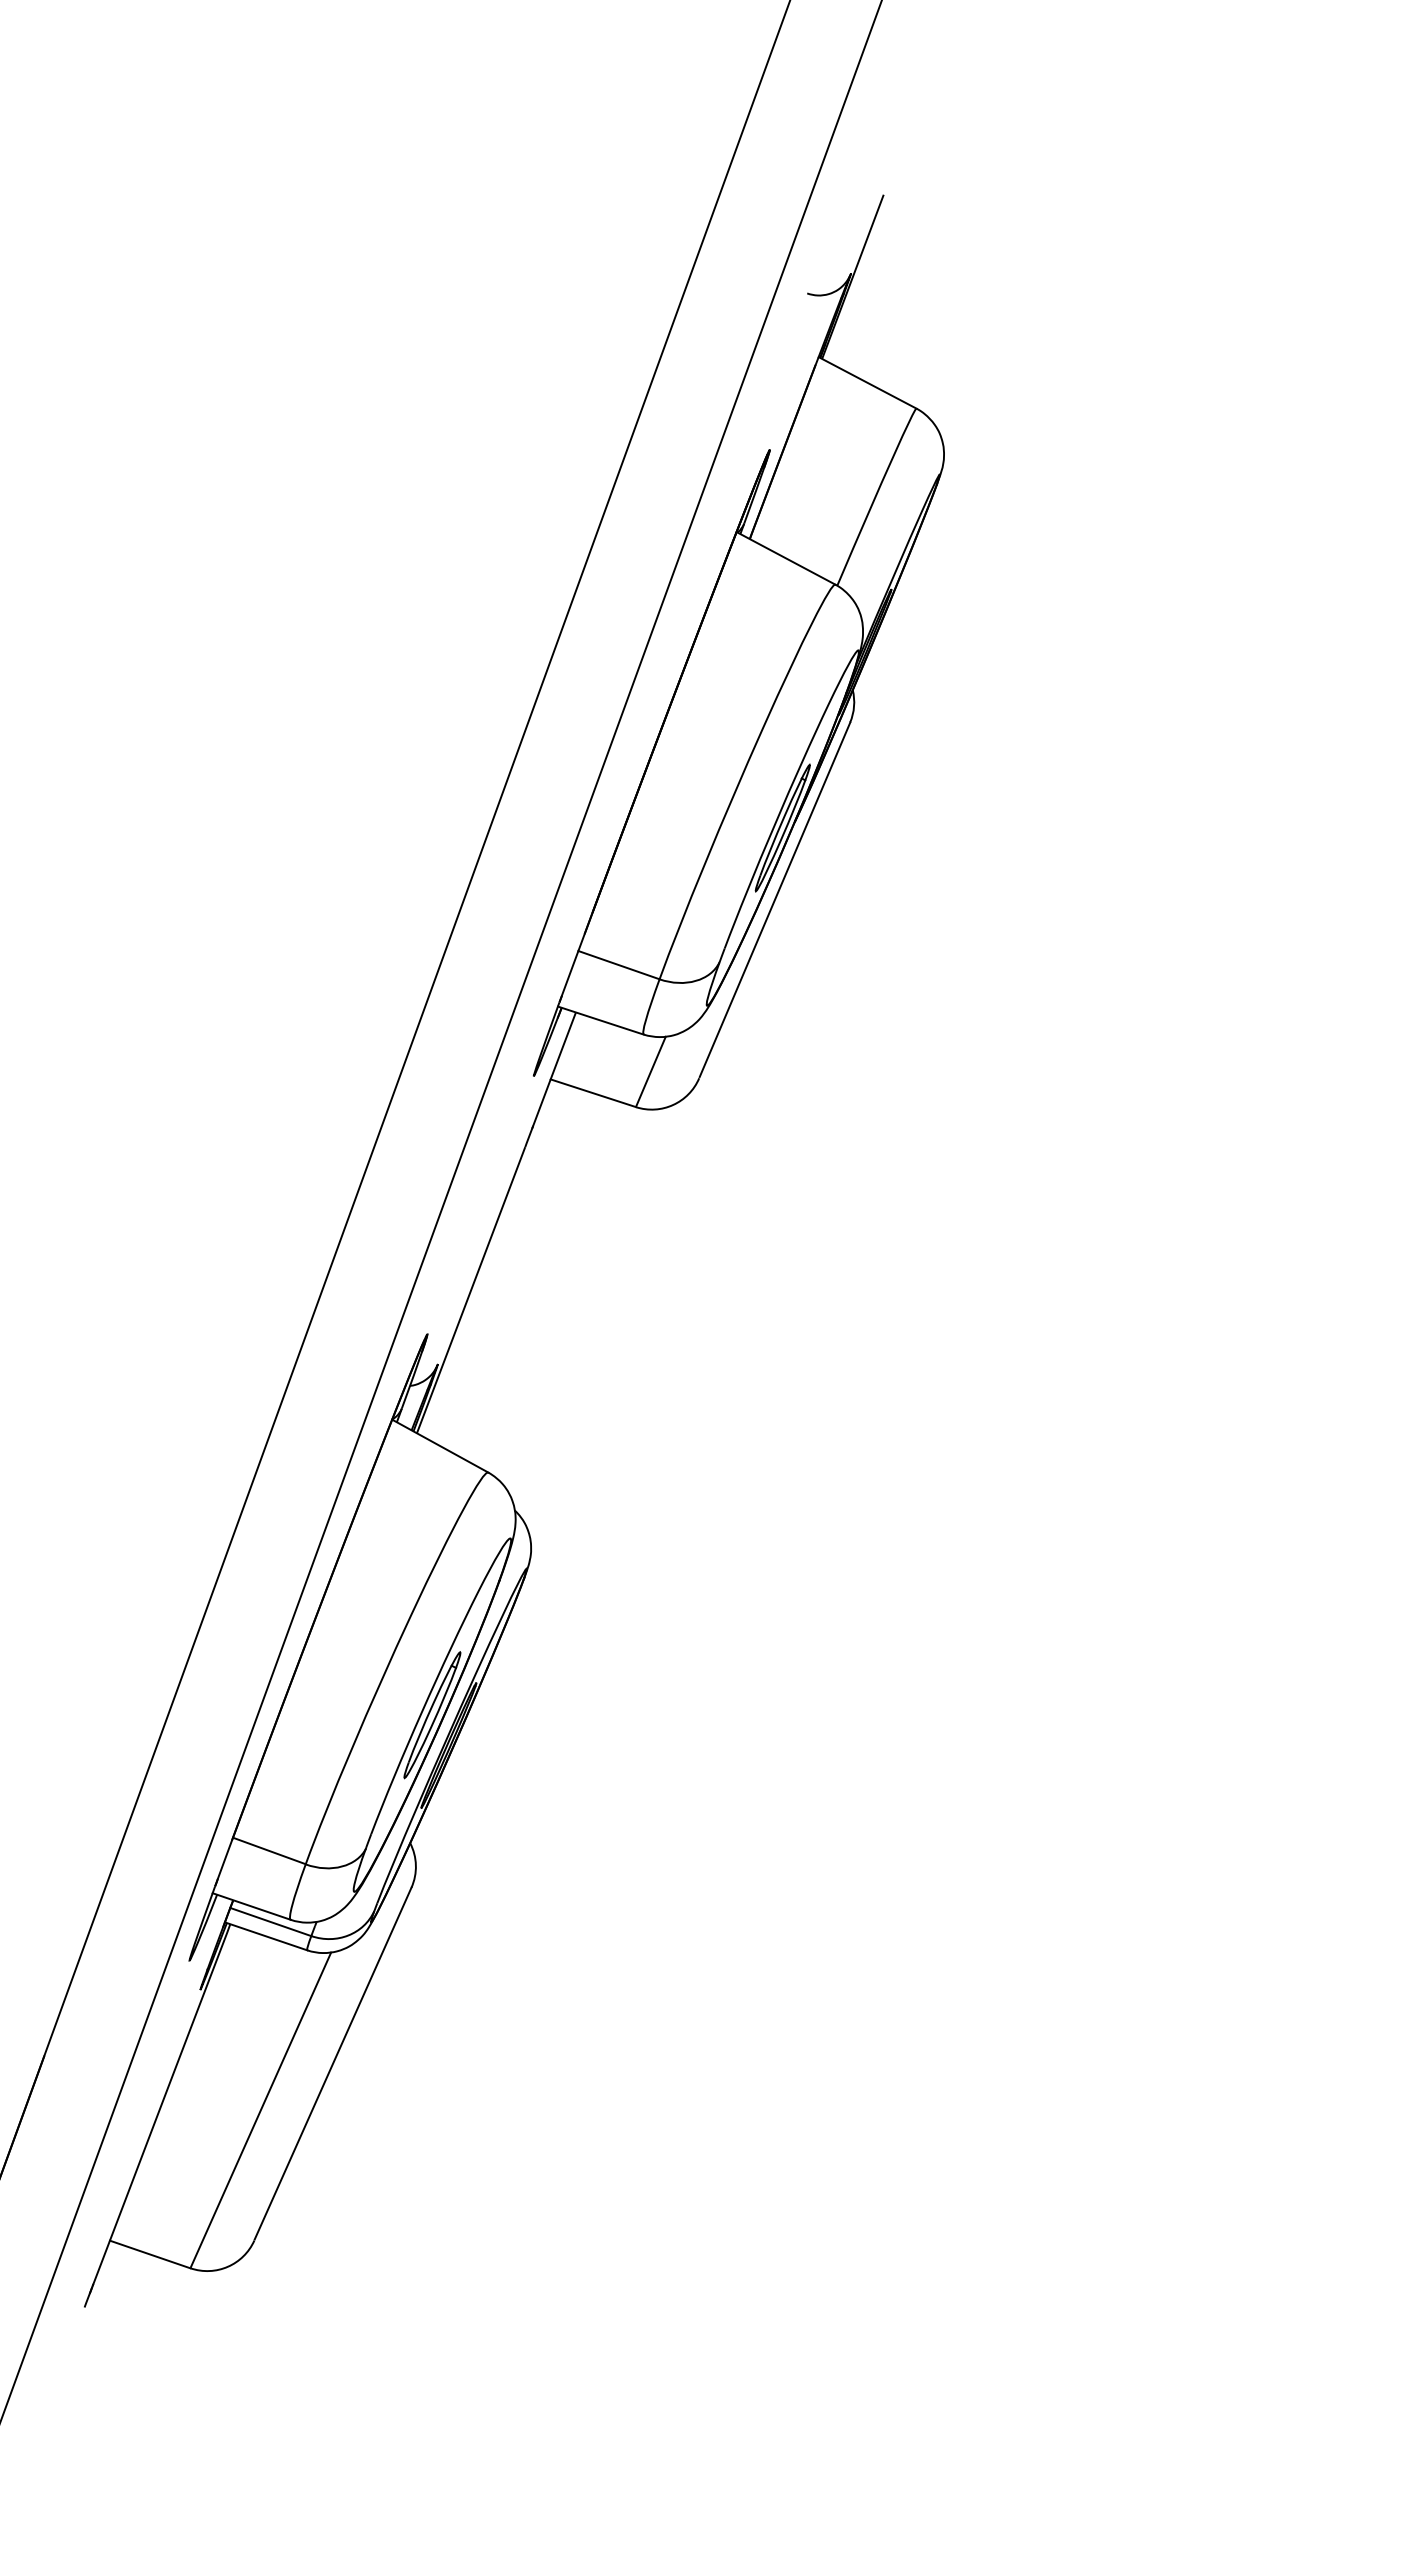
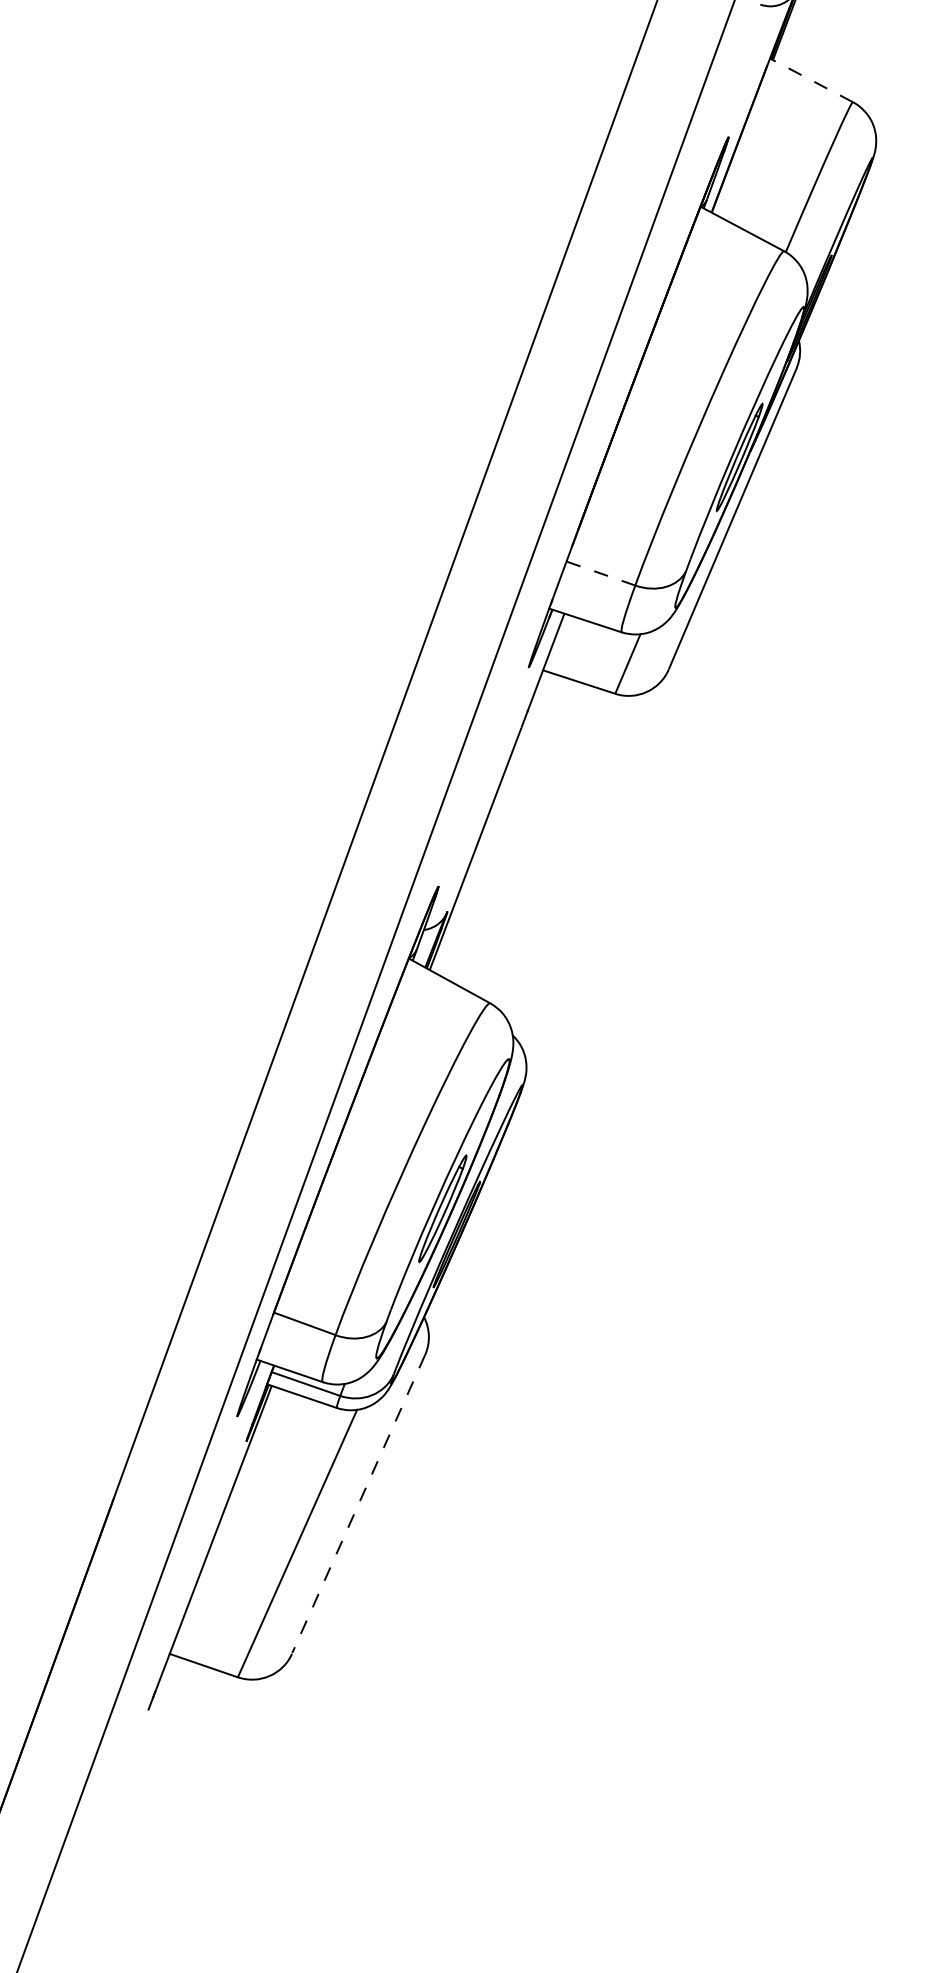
line: (867, 382) -> (811, 80), solid -> dashed
line: (618, 965) -> (600, 573), solid -> dashed
line: (333, 2063) -> (359, 1503), solid -> dashed

